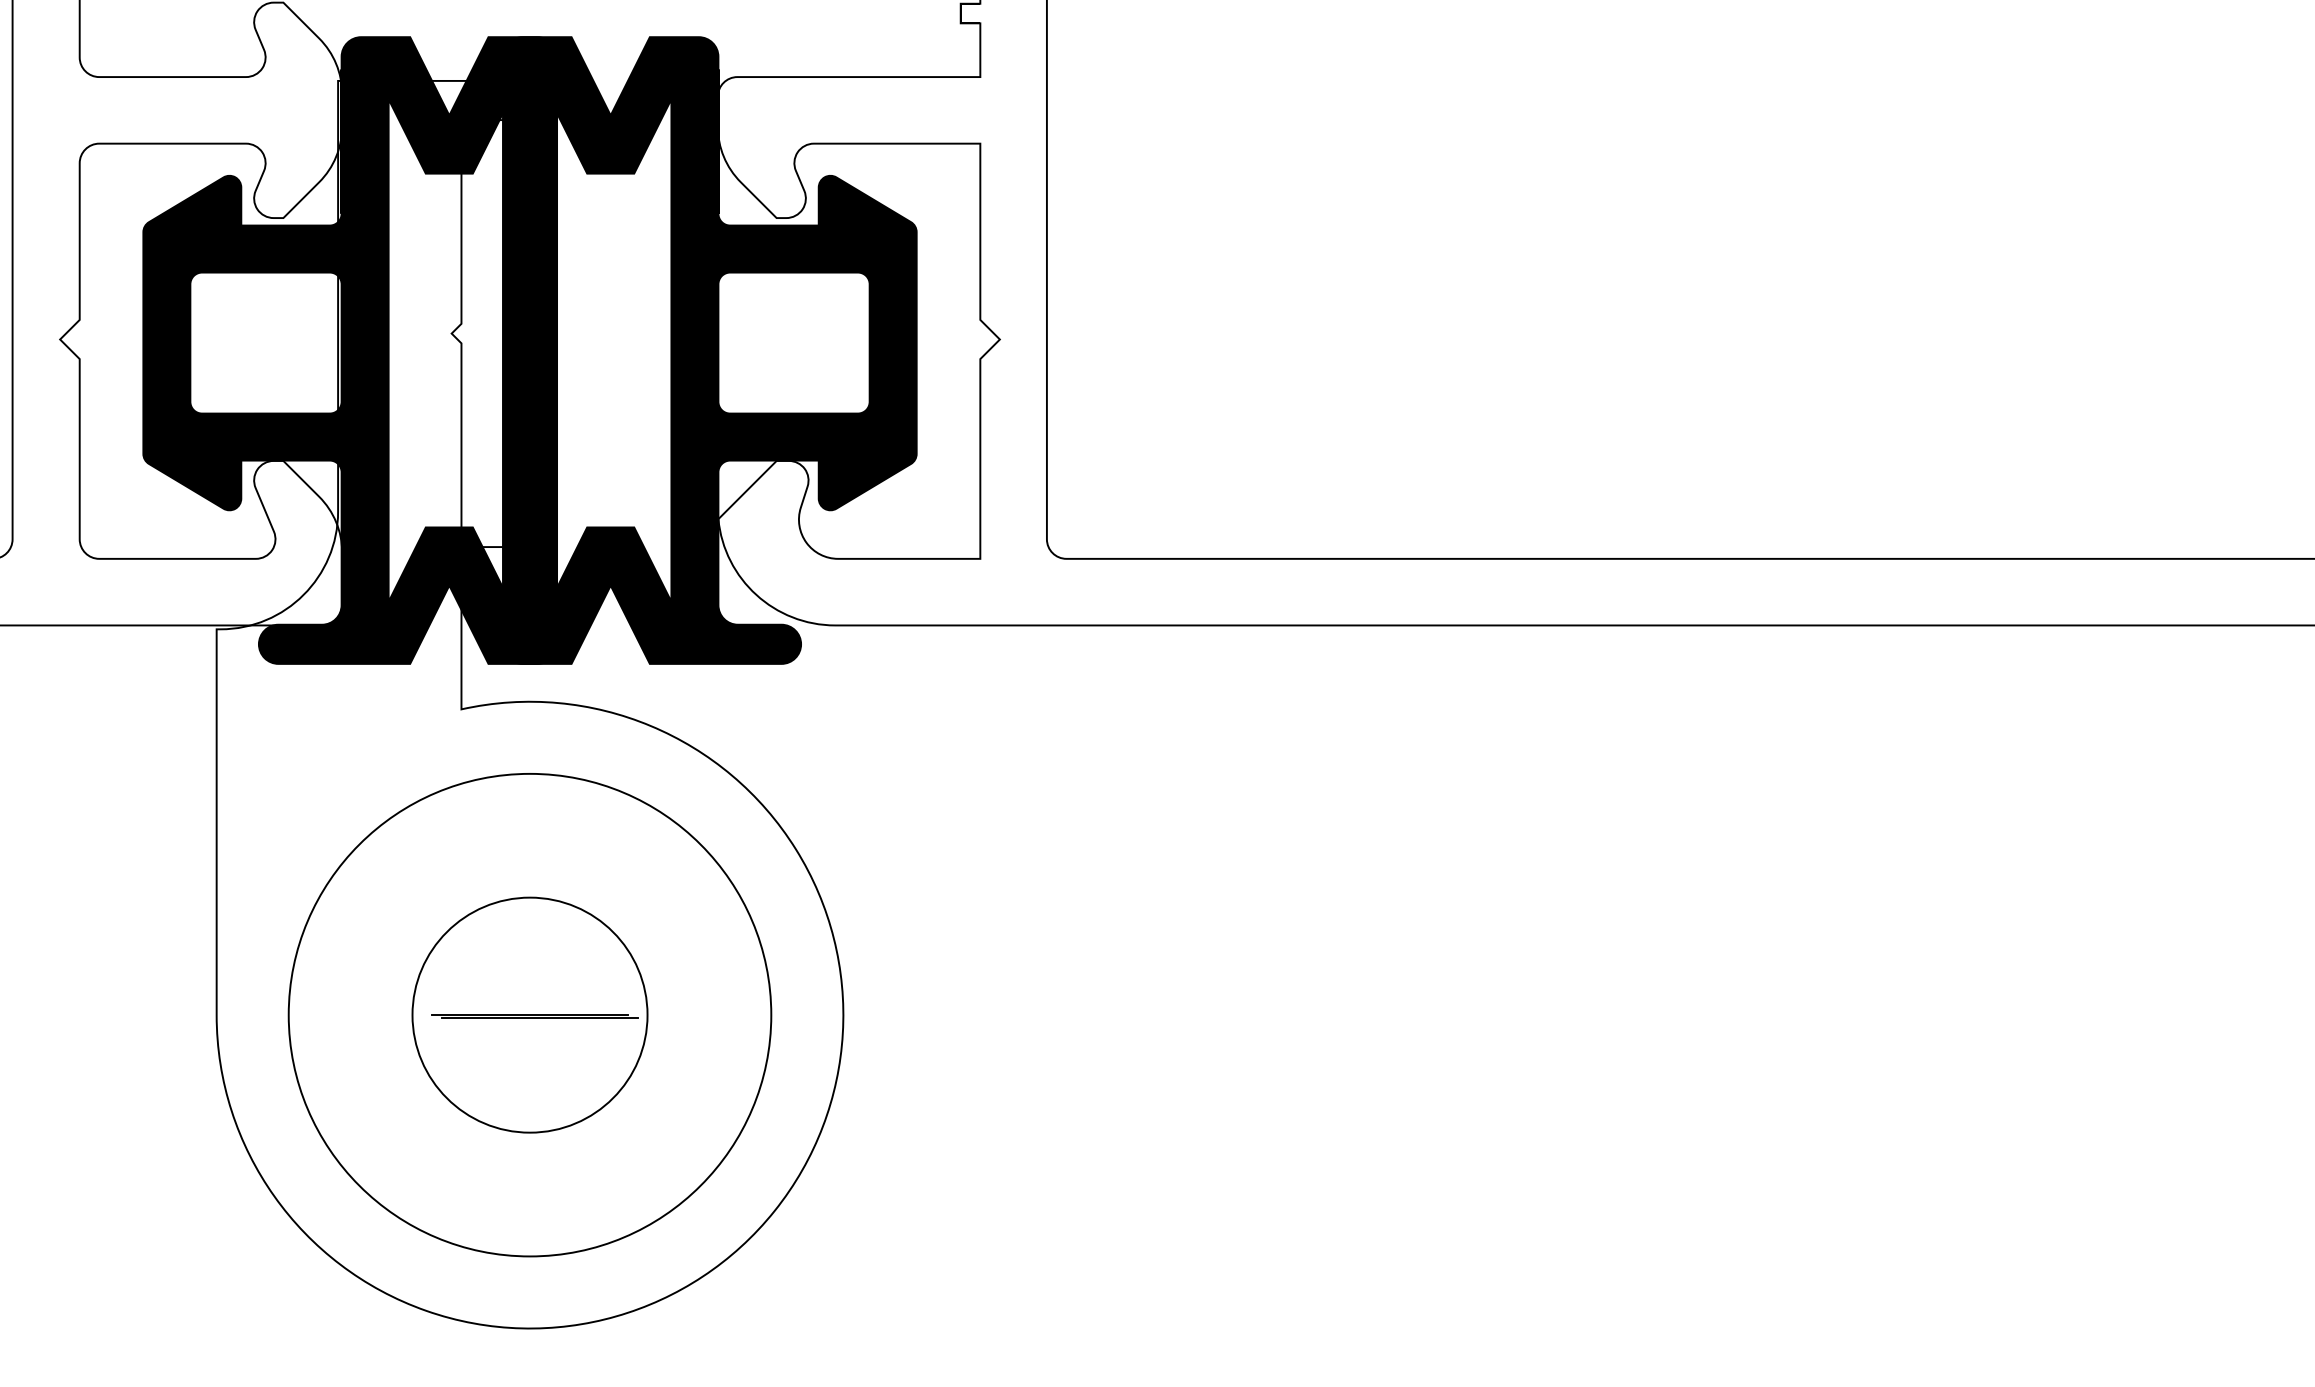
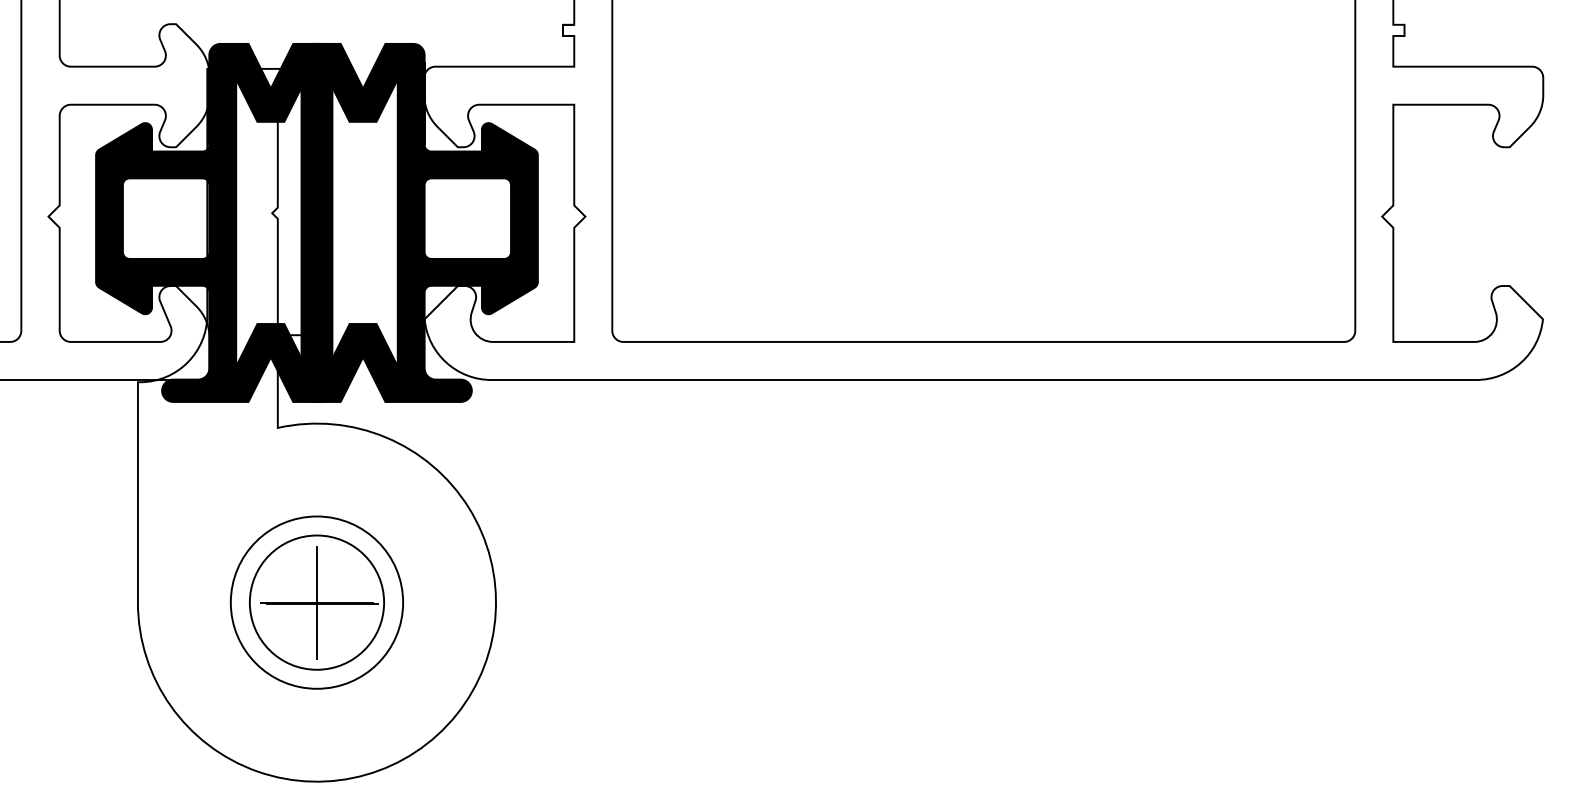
circle: (529, 1014) -> (316, 602), size x0.62
line: (529, 1014) -> (316, 602), added

